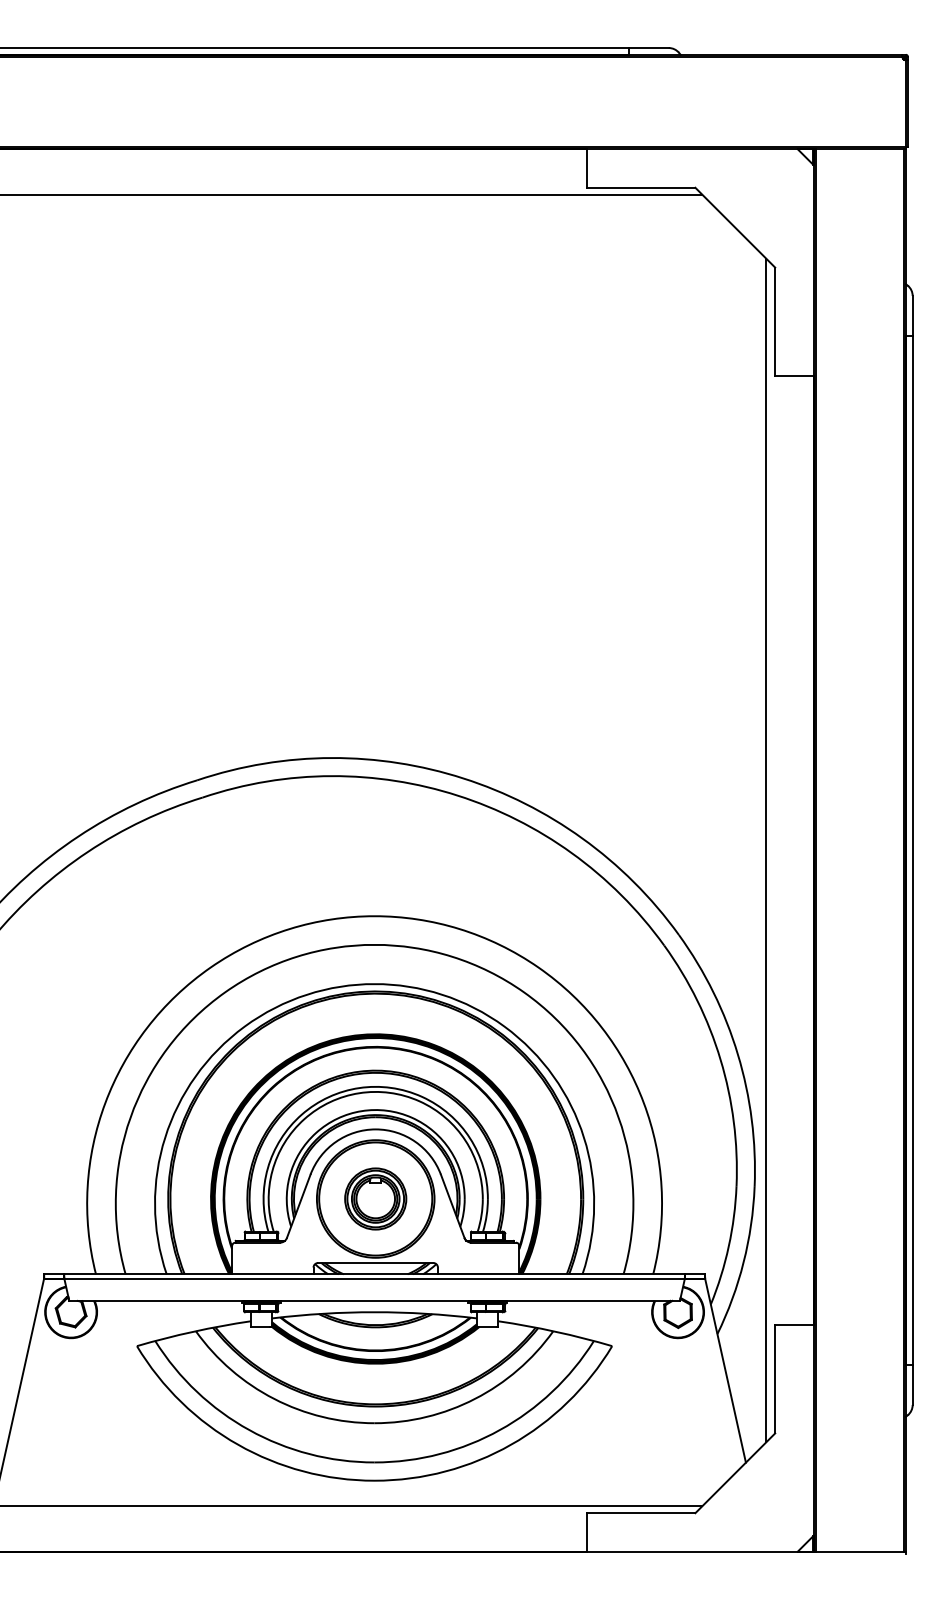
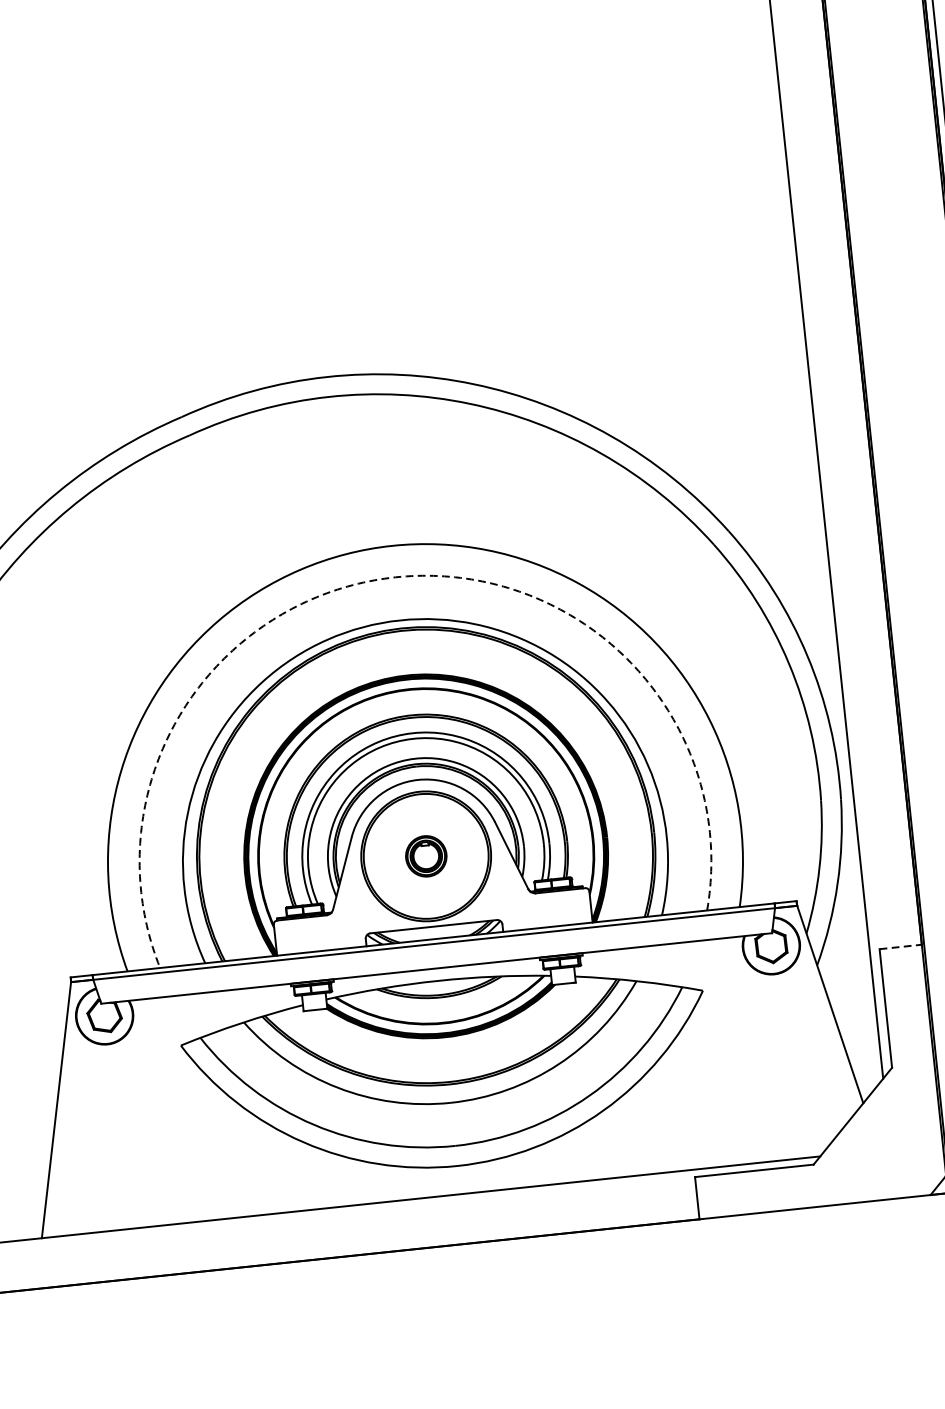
arc: (374, 944) -> (395, 576), solid -> dashed
part: (375, 1198) -> (425, 855), size x0.6
line: (794, 1325) -> (900, 946), solid -> dashed

